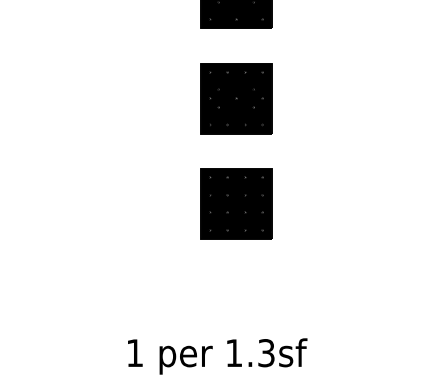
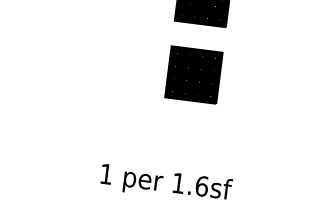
text: (266, 353) -> (202, 186), 1.3sf -> 1.6sf

